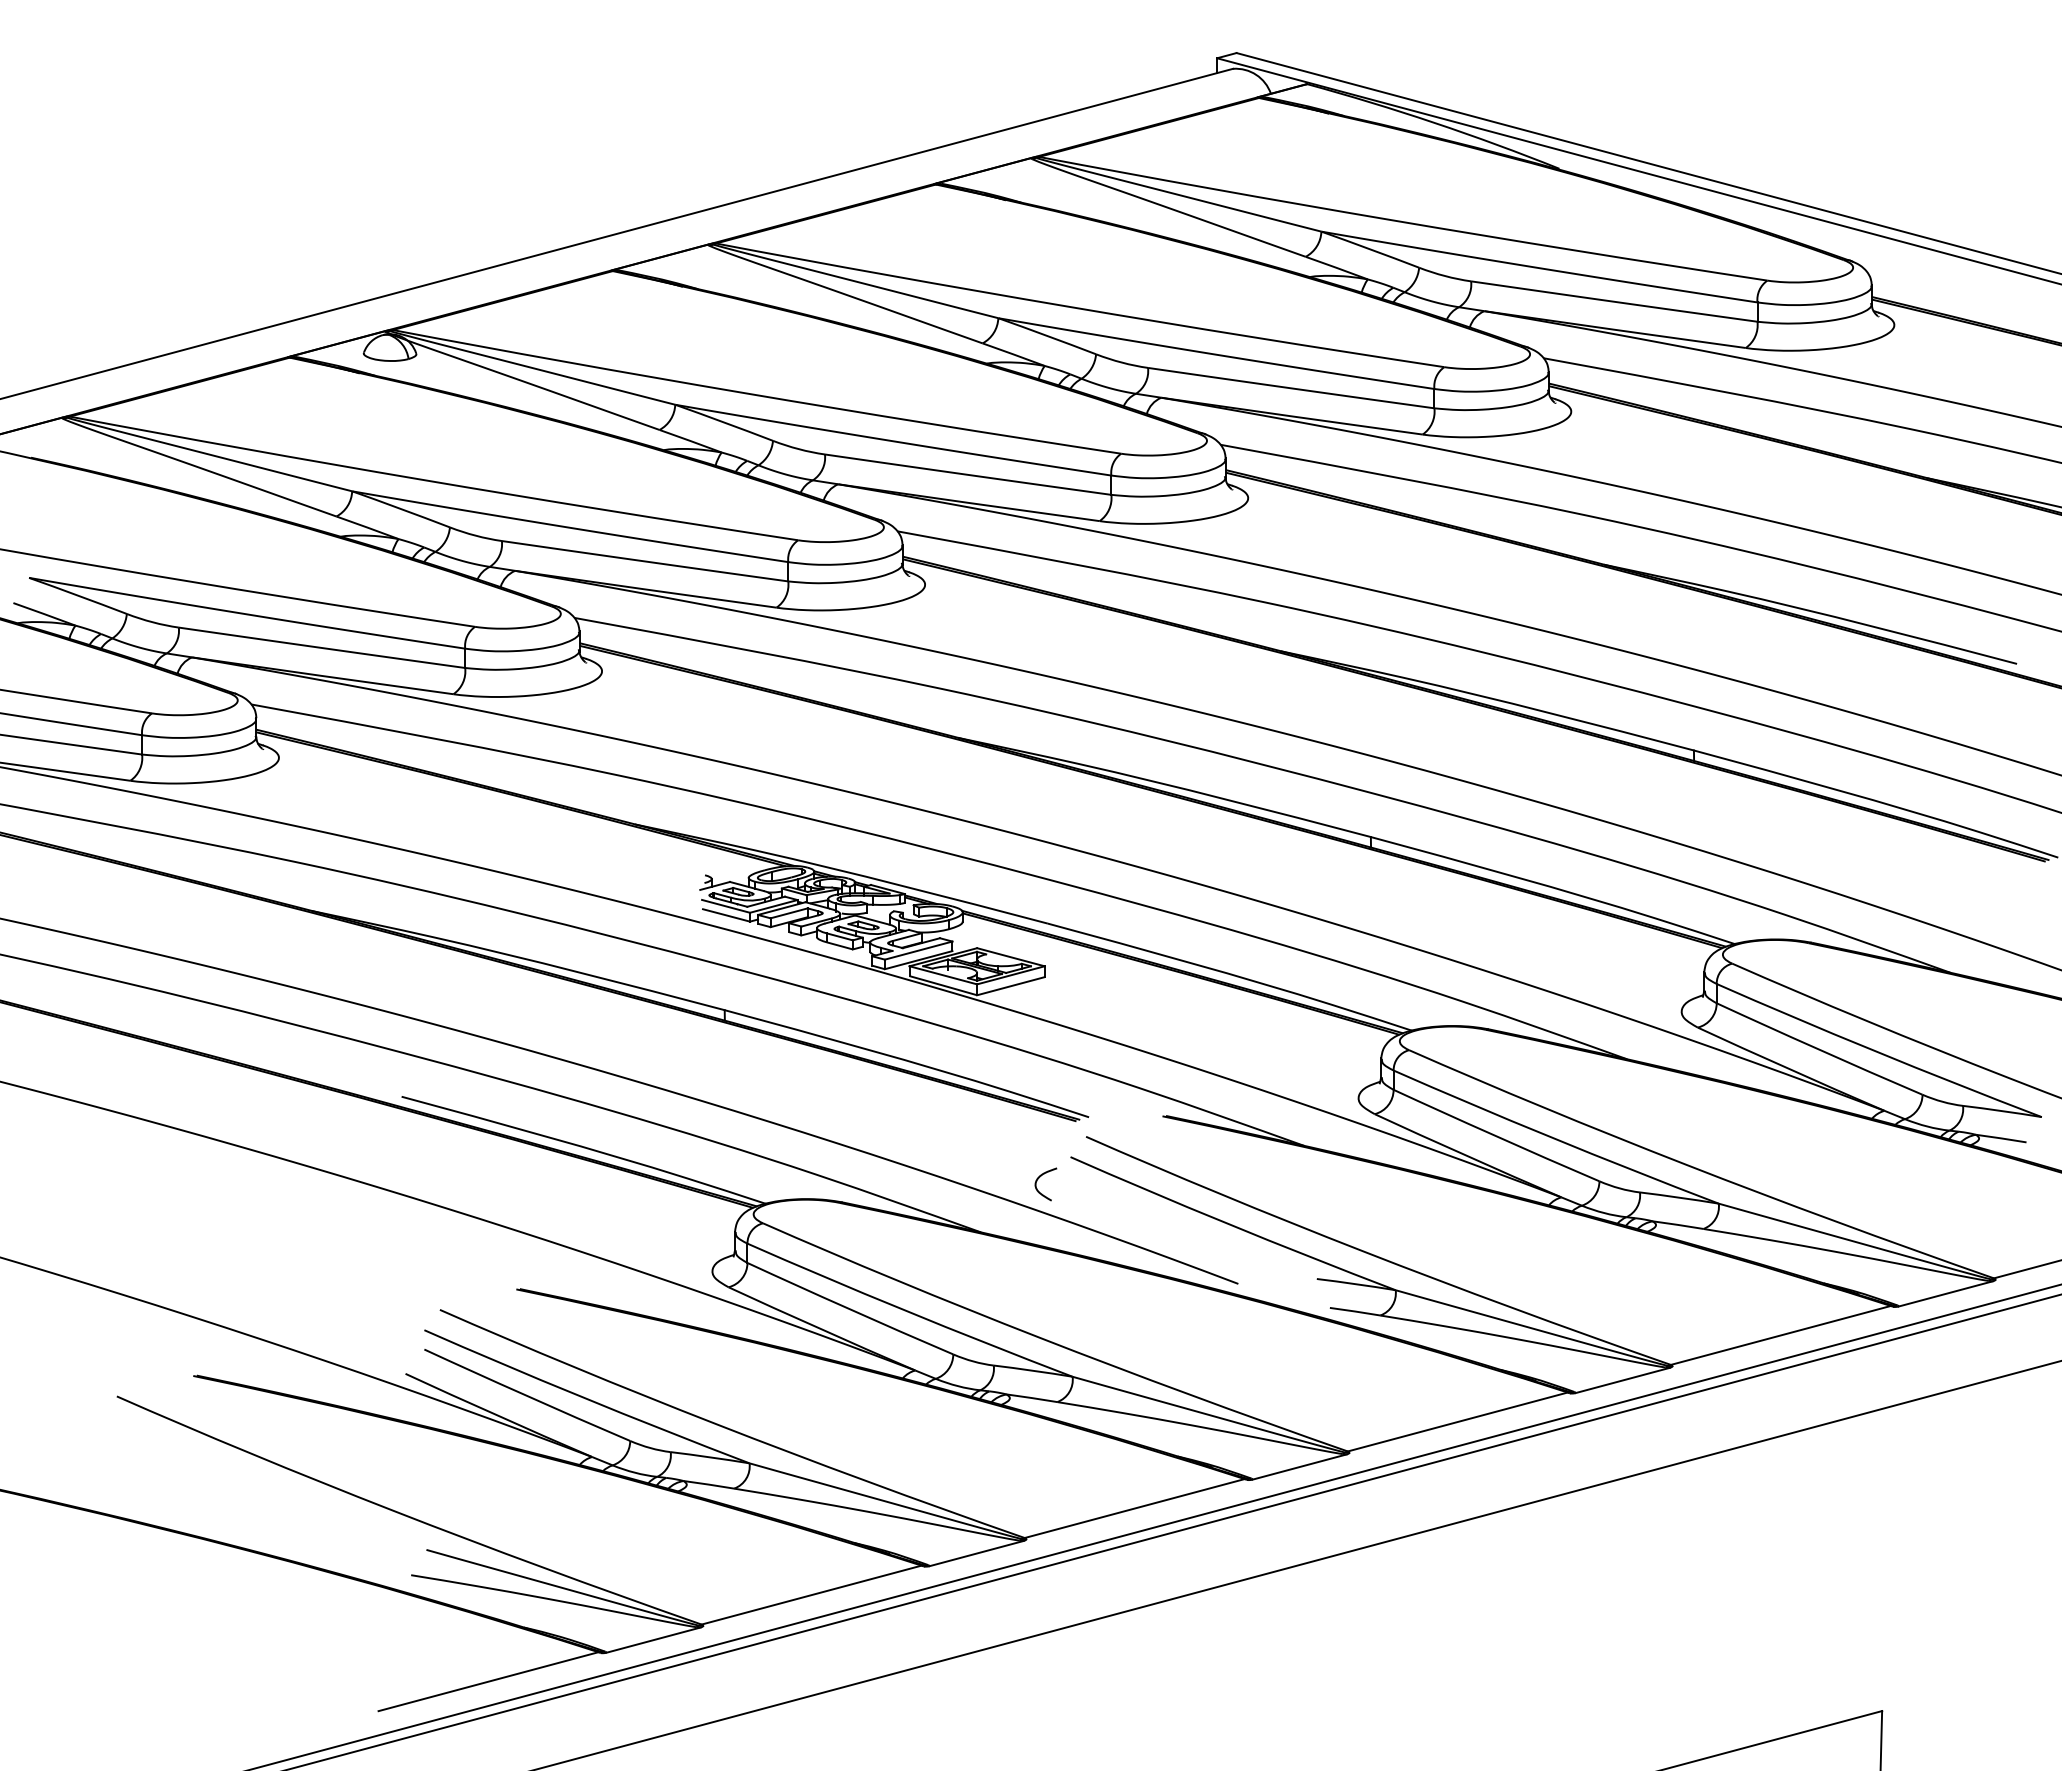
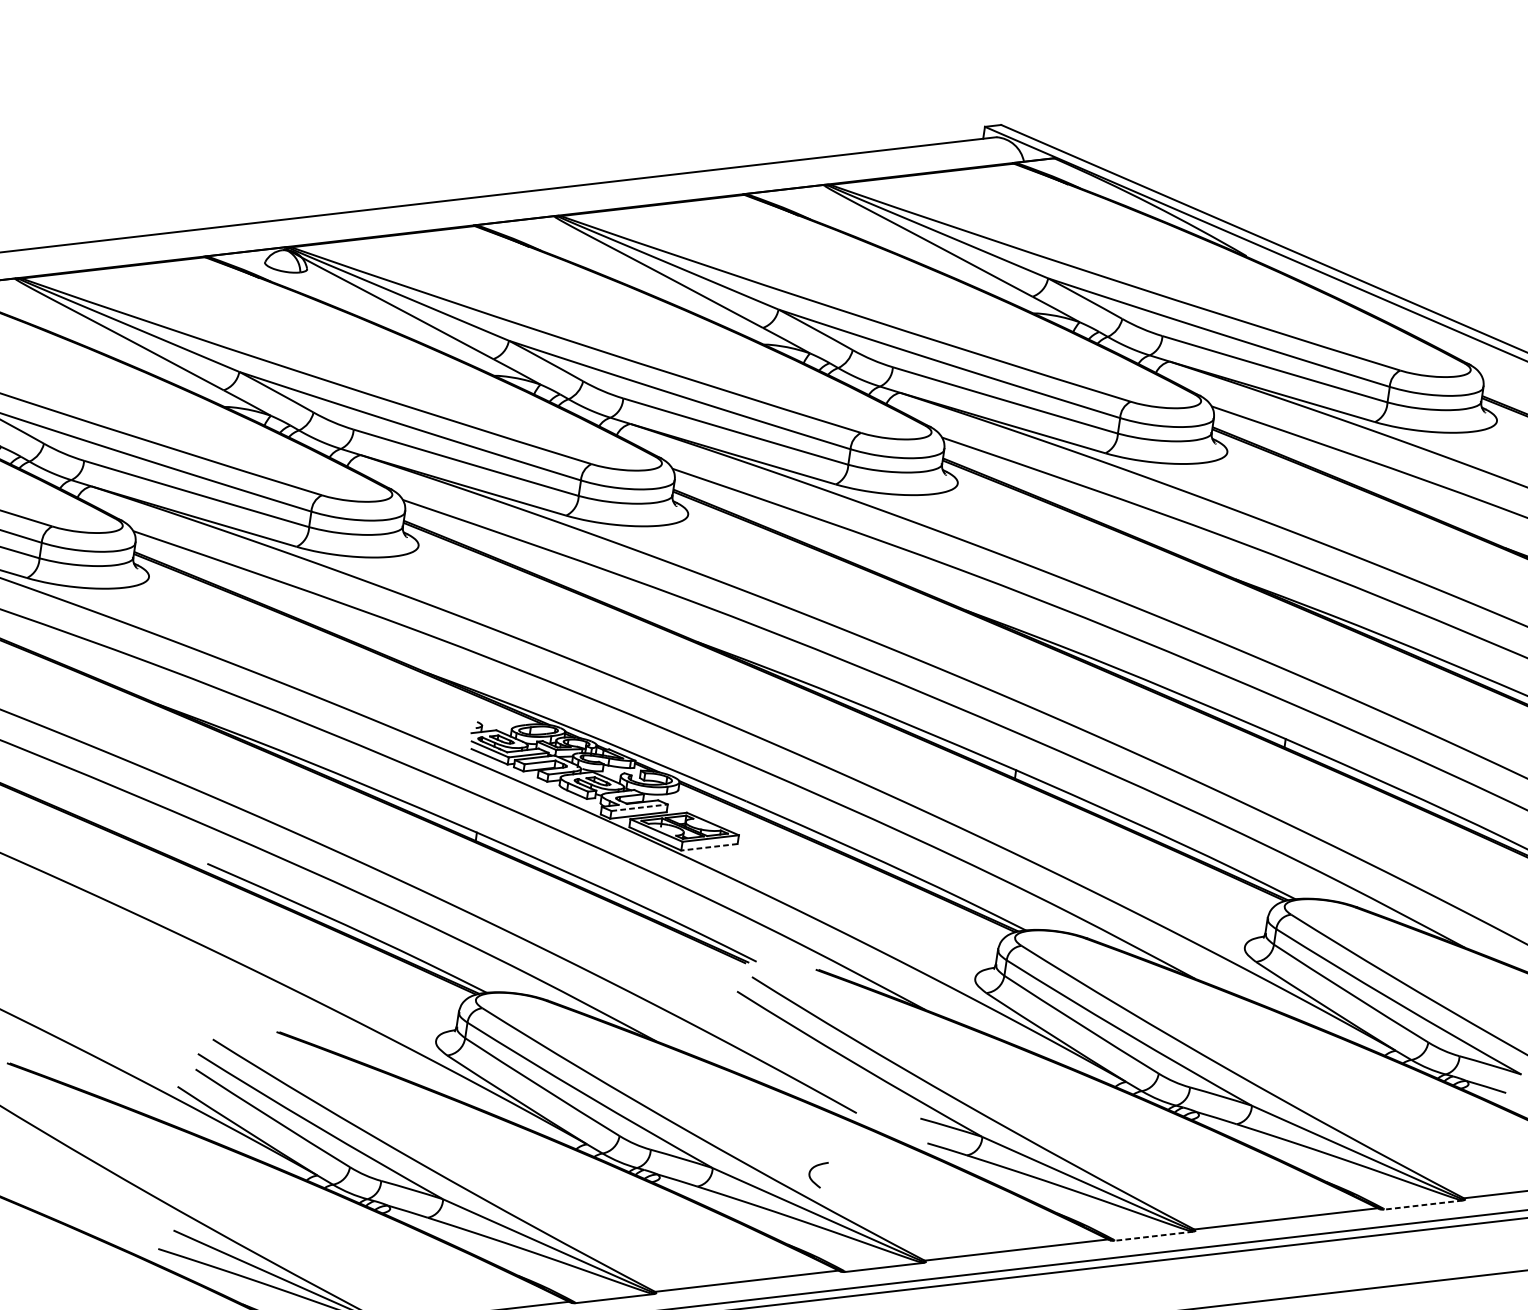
line: (918, 950) -> (639, 807), solid -> dashed
line: (1010, 986) -> (709, 847), solid -> dashed
curve: (1039, 1178) -> (813, 1168), moved
line: (1945, 1293) -> (1423, 1204), solid -> dashed
line: (1622, 1380) -> (1153, 1236), solid -> dashed

